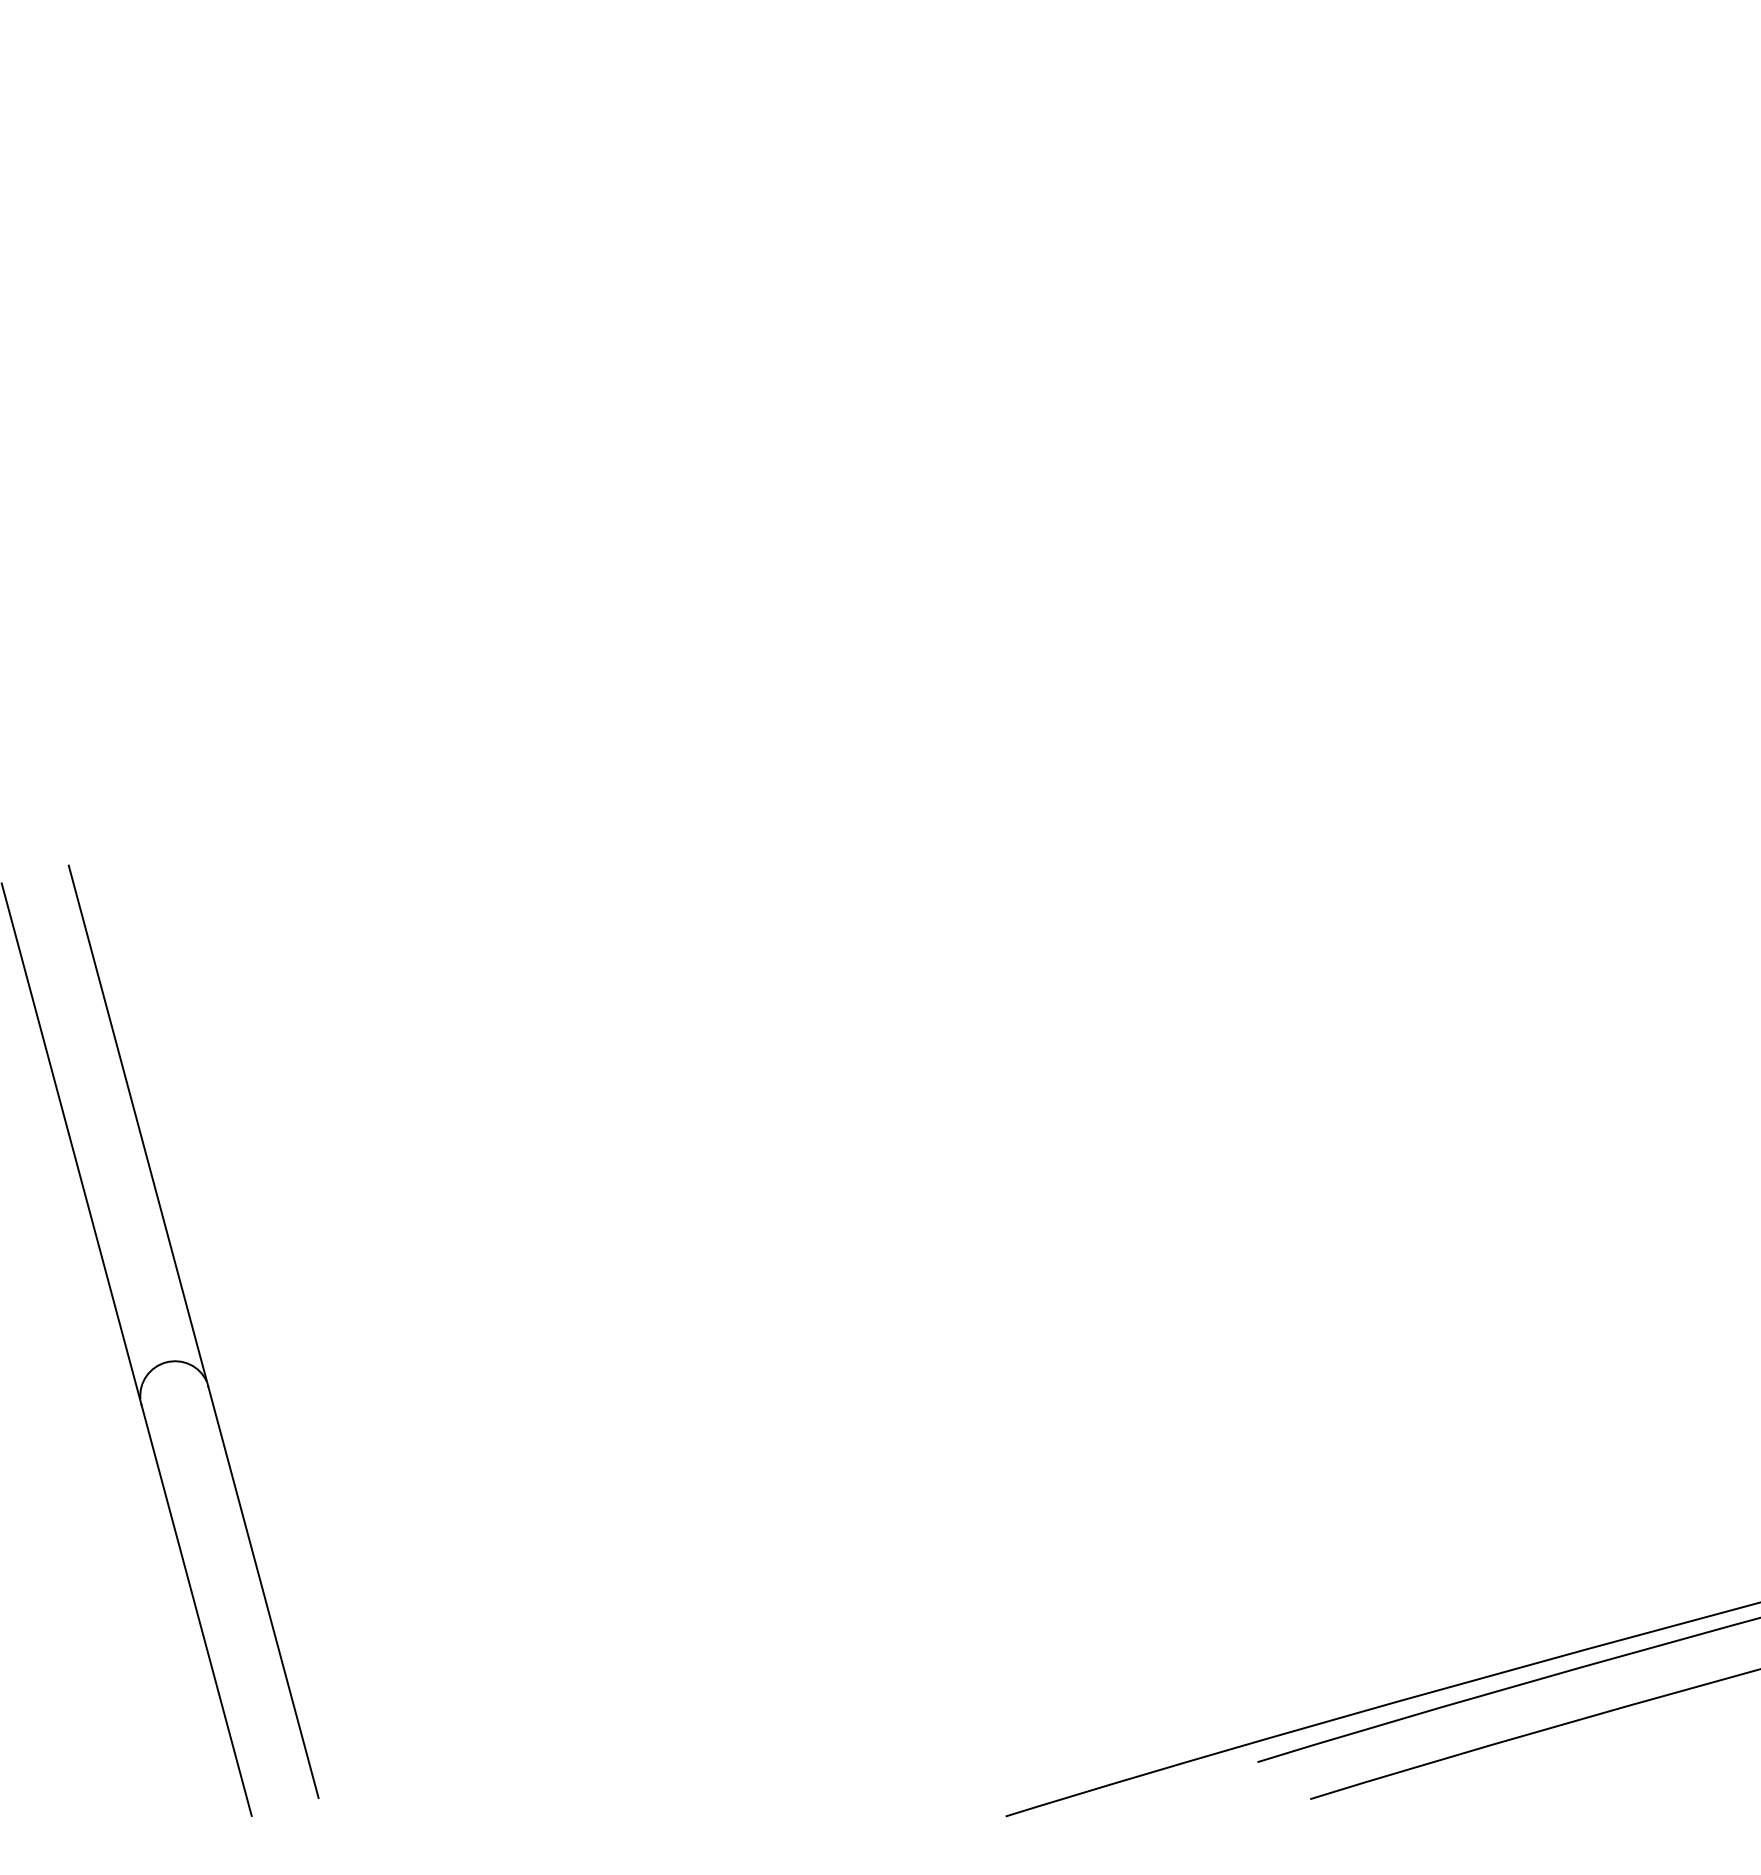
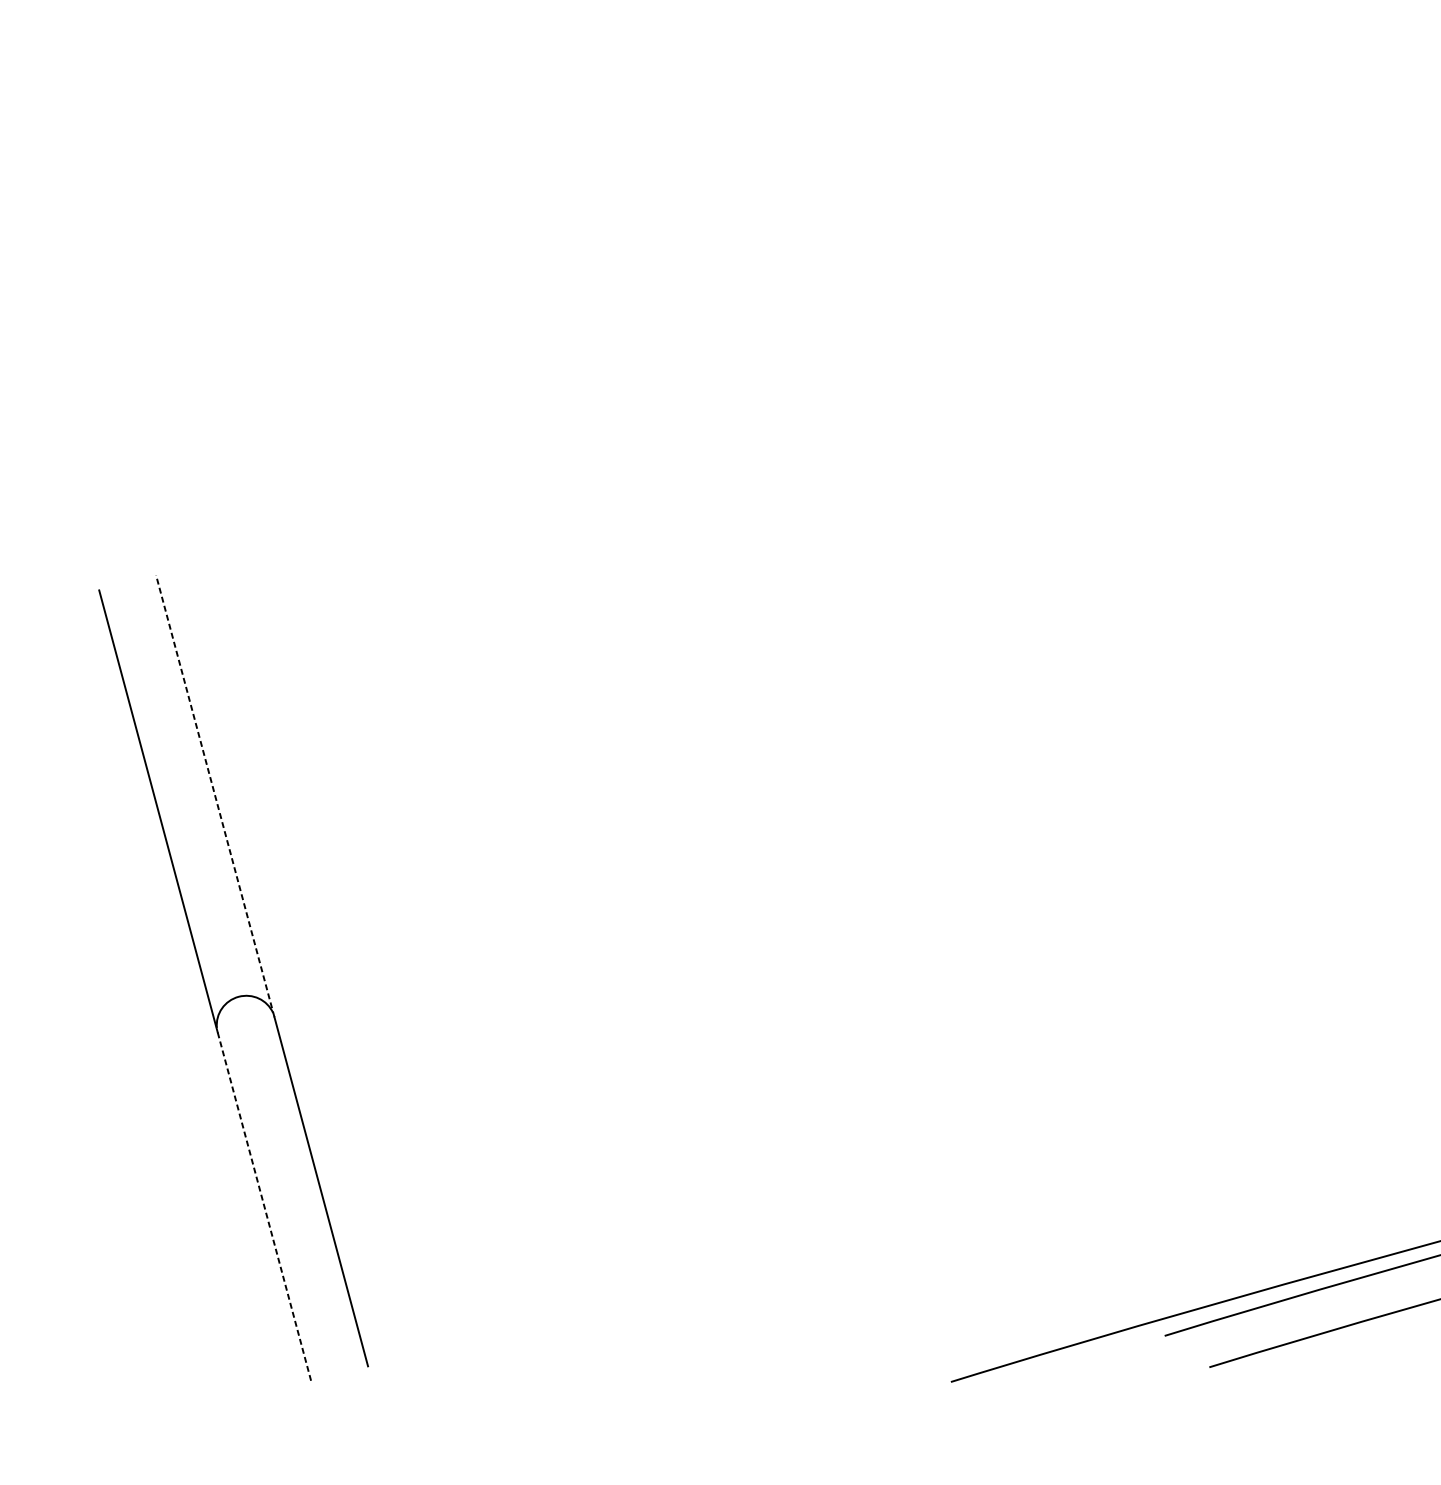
line: (138, 1126) -> (215, 796), solid -> dashed
line: (196, 1610) -> (264, 1207), solid -> dashed

